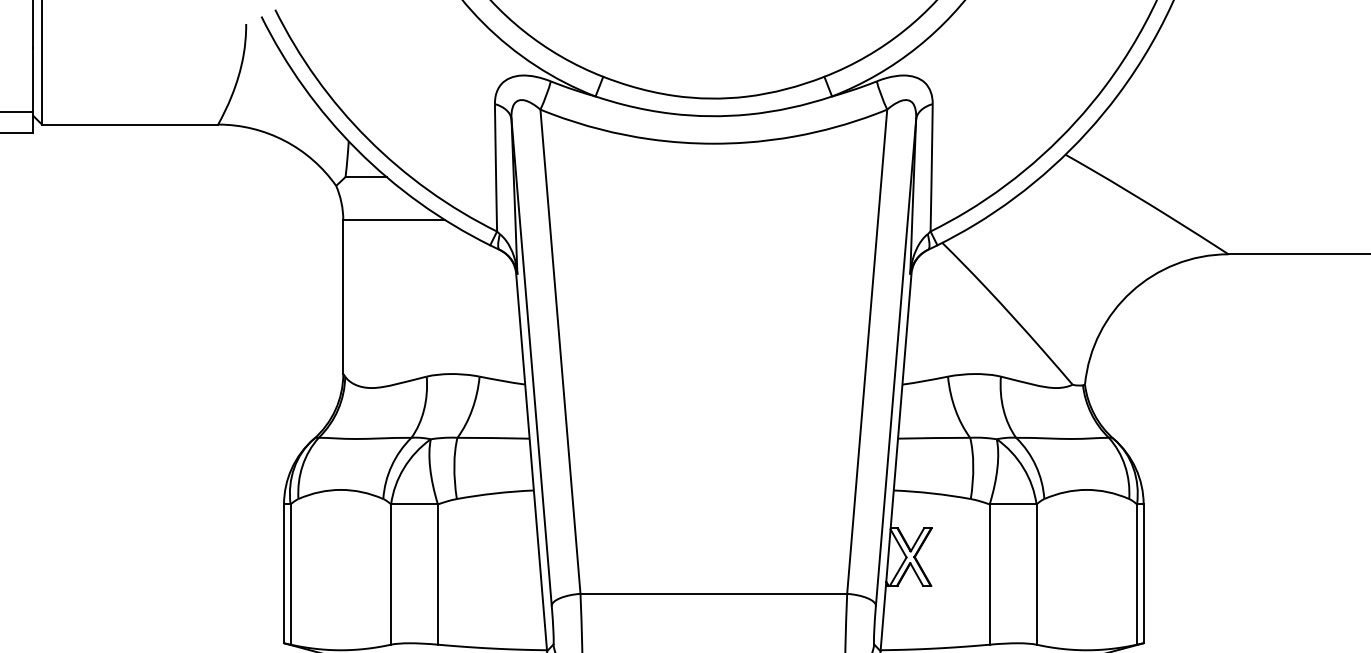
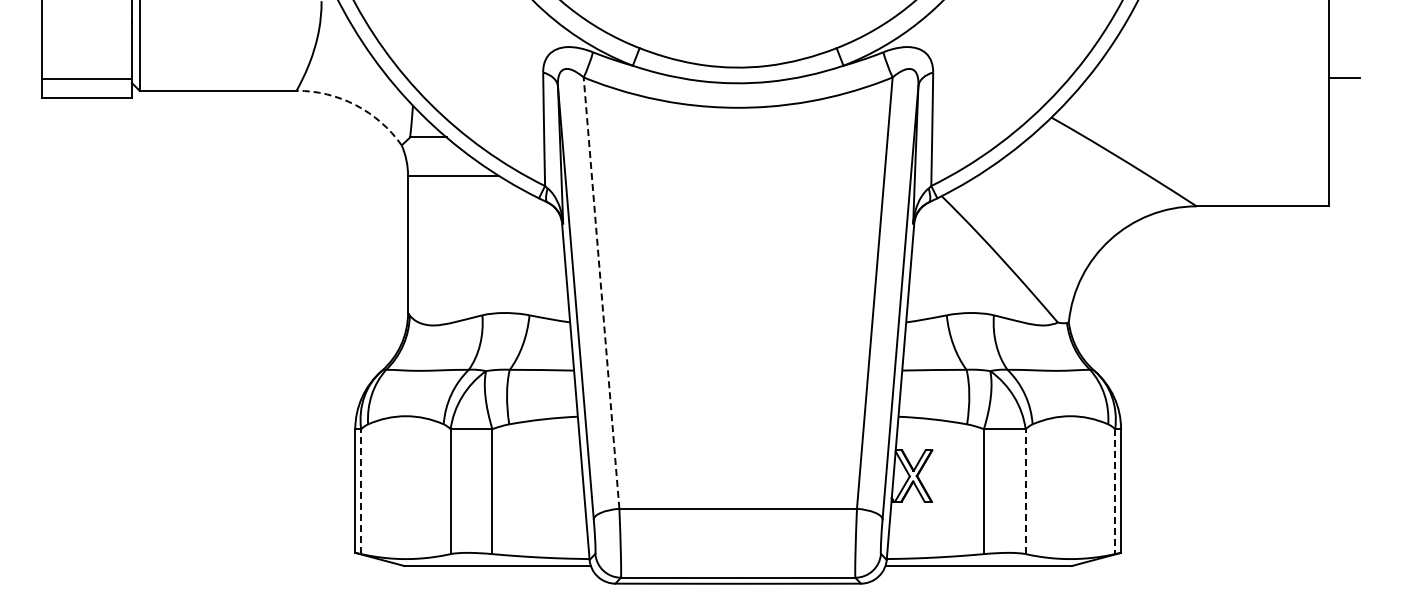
arc: (284, 141) -> (355, 105), solid -> dashed
line: (560, 351) -> (601, 292), solid -> dashed
line: (291, 574) -> (361, 491), solid -> dashed
line: (1036, 574) -> (1025, 491), solid -> dashed
line: (1137, 575) -> (1115, 492), solid -> dashed

